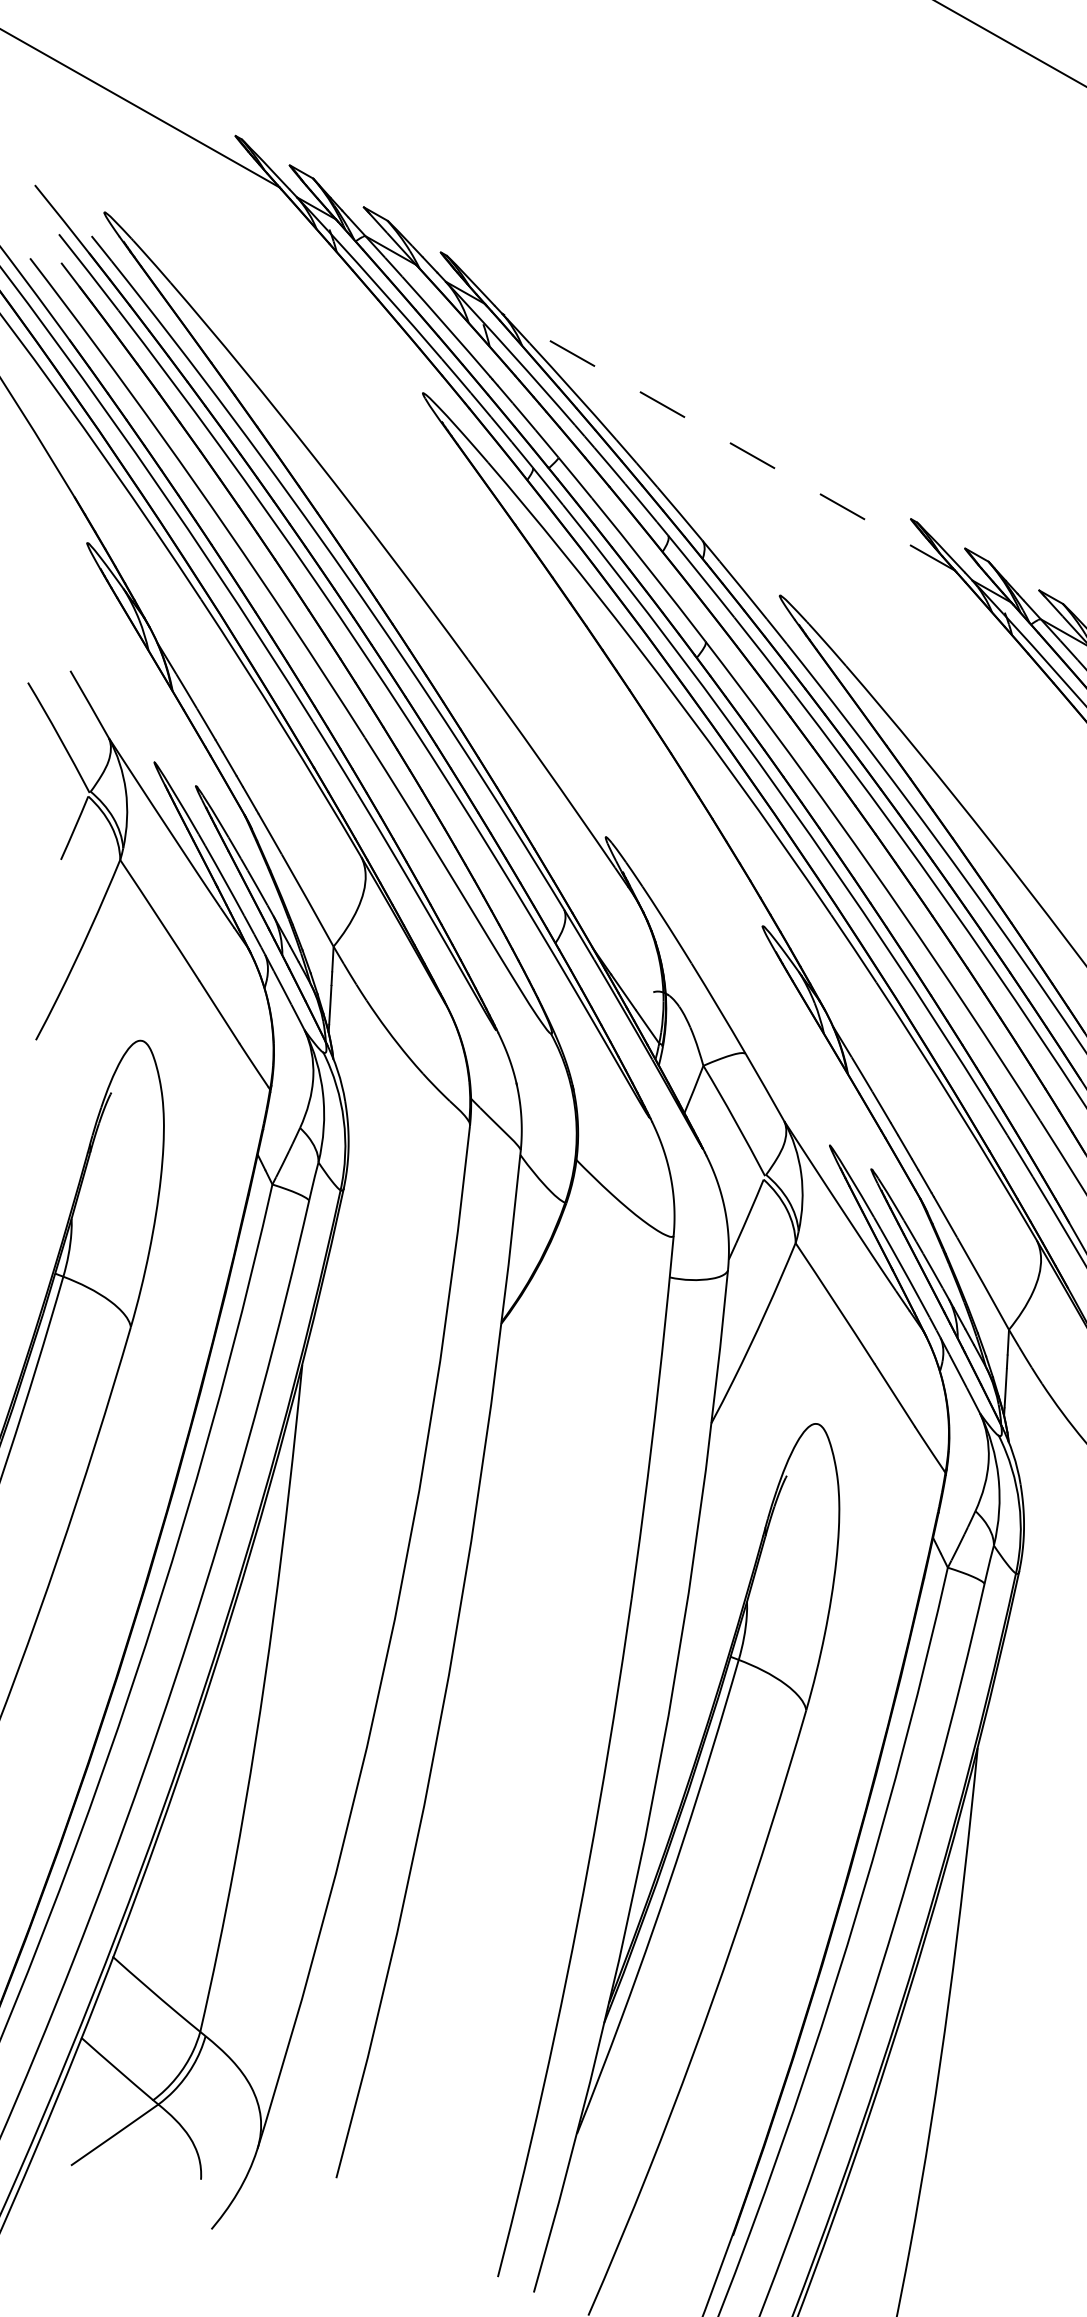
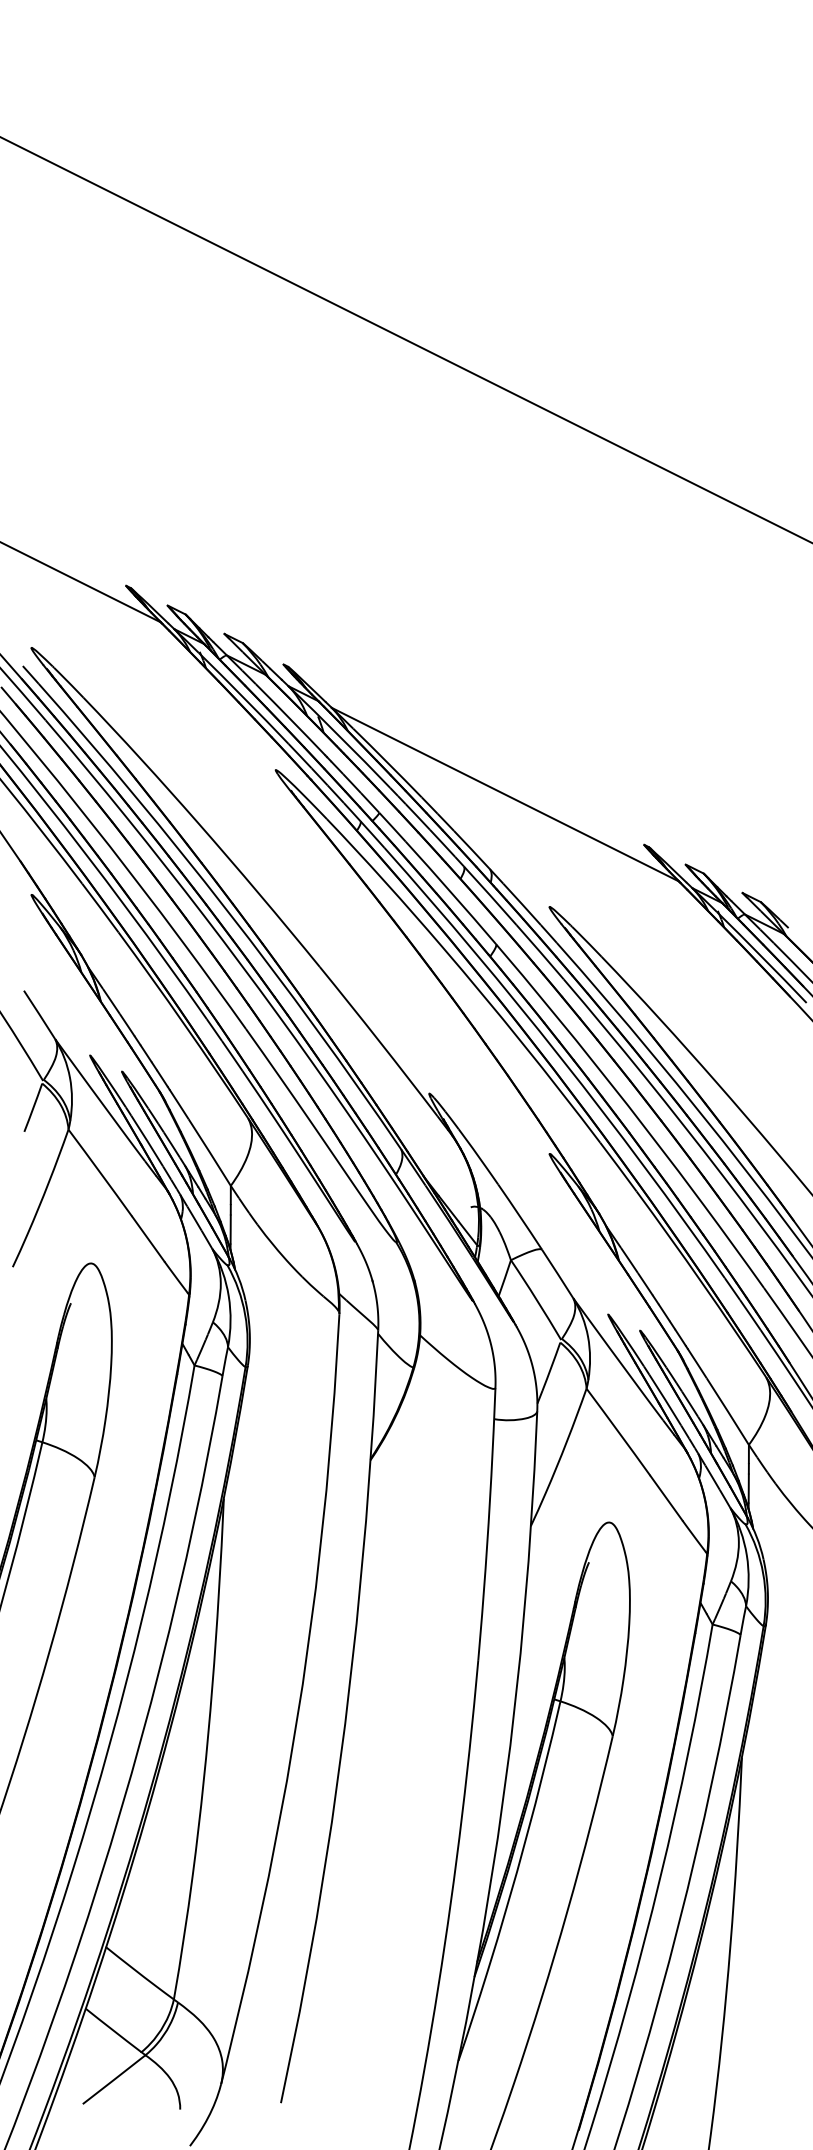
line: (727, 441) -> (504, 794), dashed -> solid

